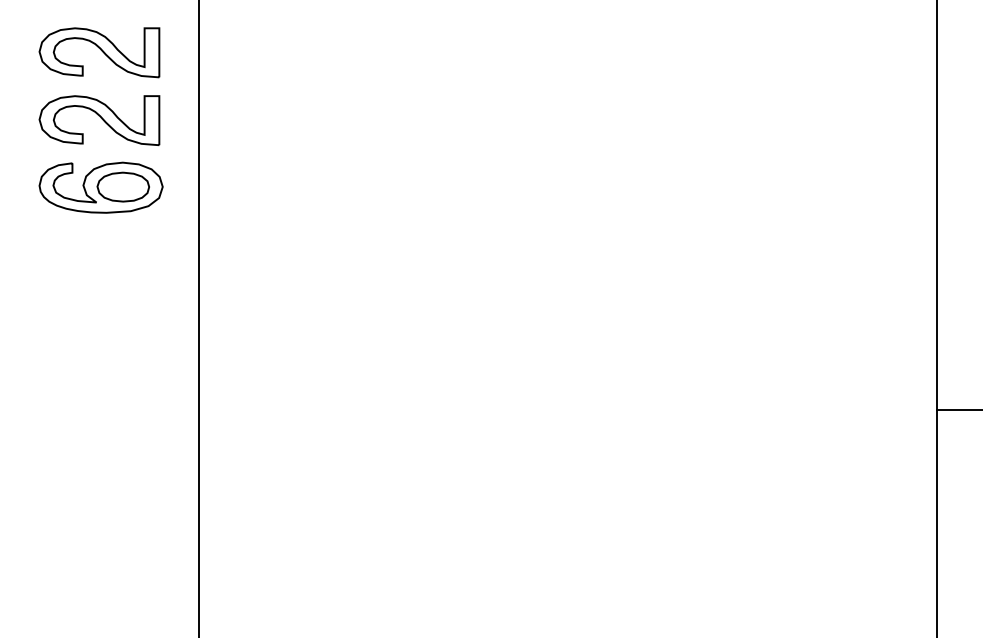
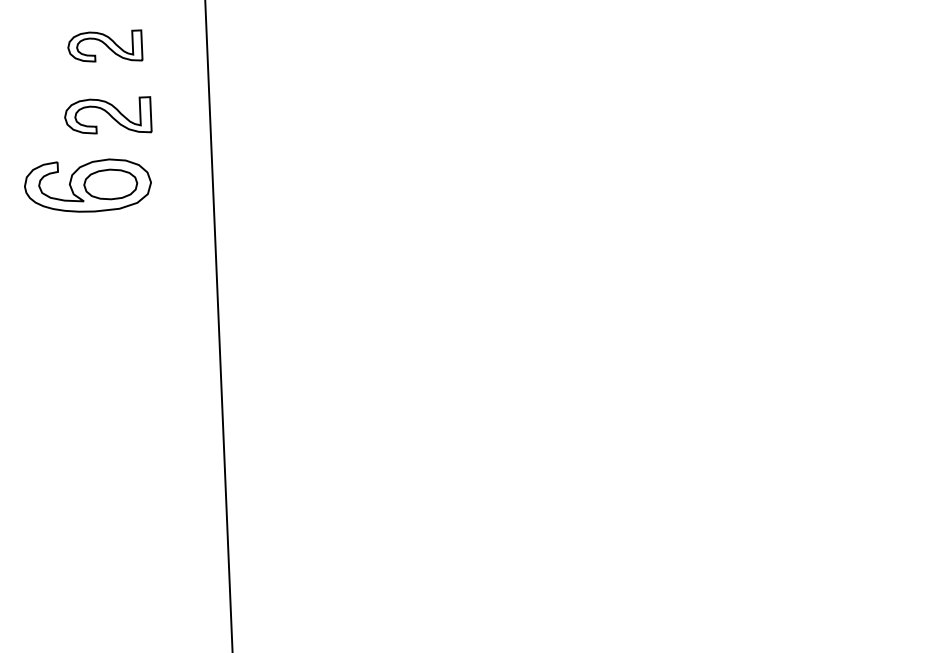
part: (99, 52) -> (105, 46), size x0.6
part: (99, 120) -> (108, 116), size x0.7
part: (100, 187) -> (87, 185), moved

